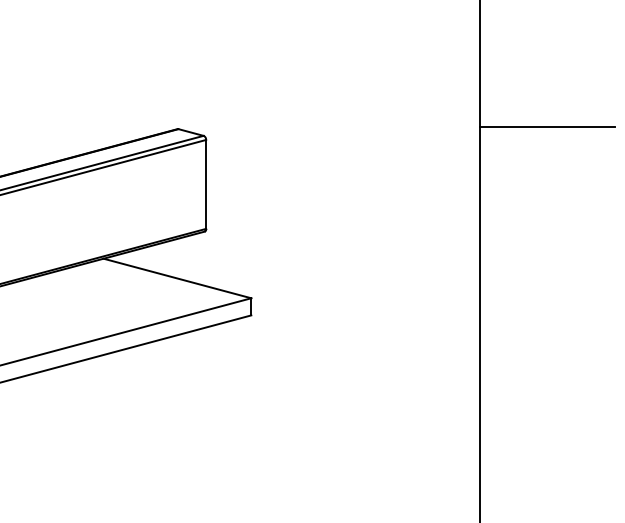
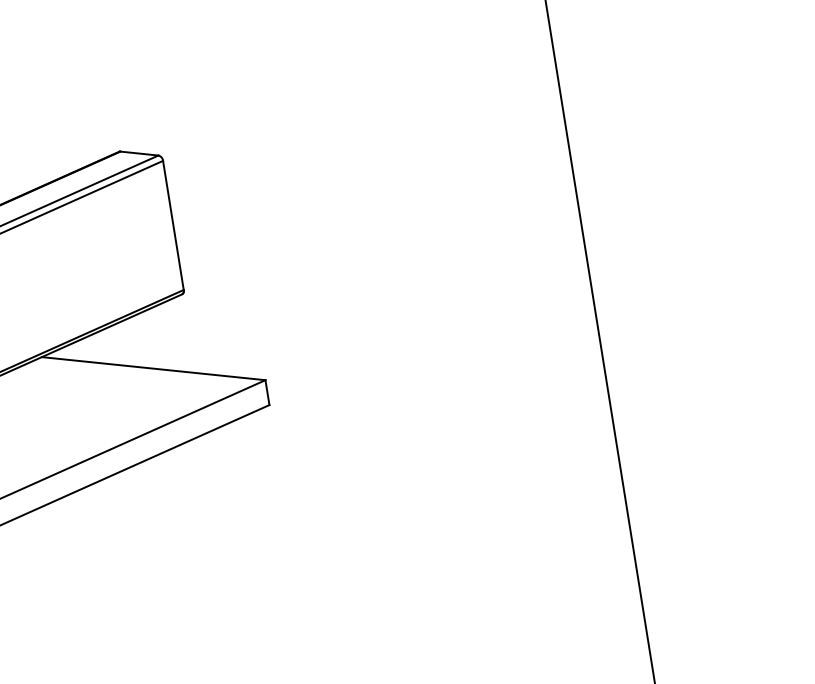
line: (547, 127) -> (655, 63), removed

